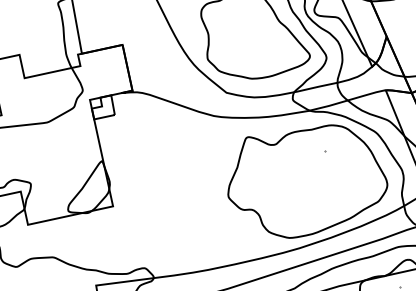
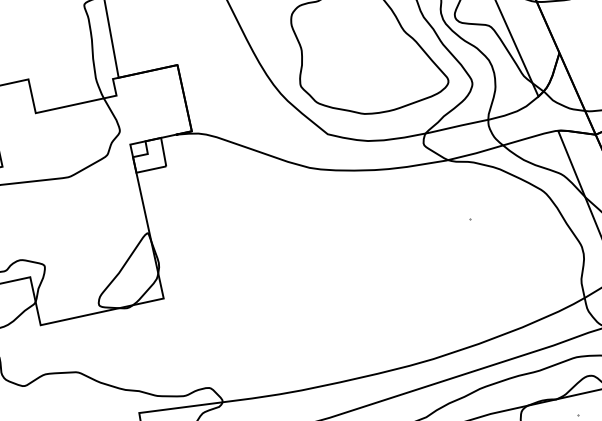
part: (307, 181) -> (444, 262), removed

